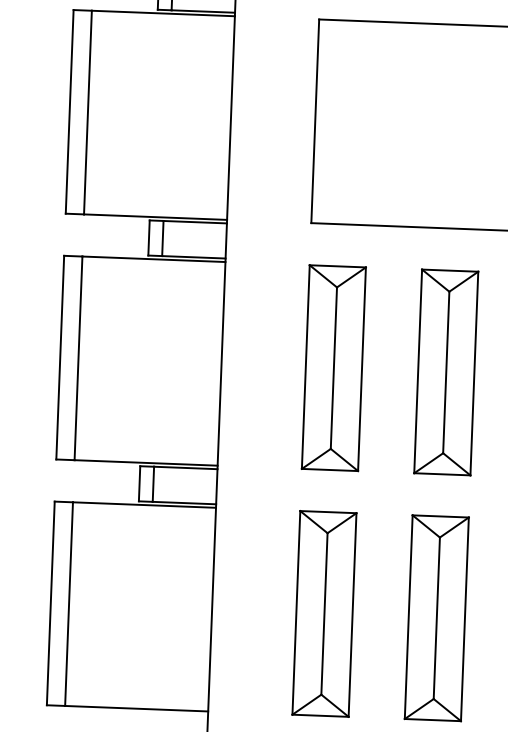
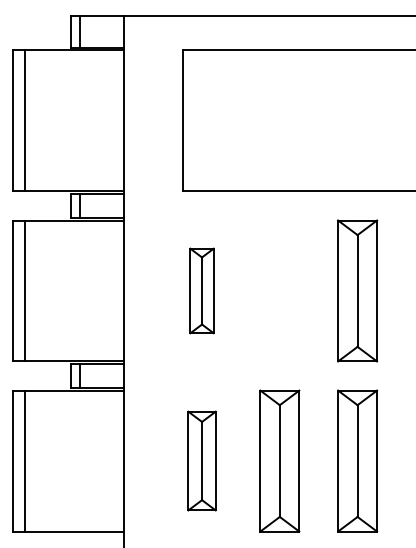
part: (333, 367) -> (201, 290), size x0.6
part: (445, 371) -> (279, 290), removed
part: (323, 613) -> (201, 460), size x0.7

